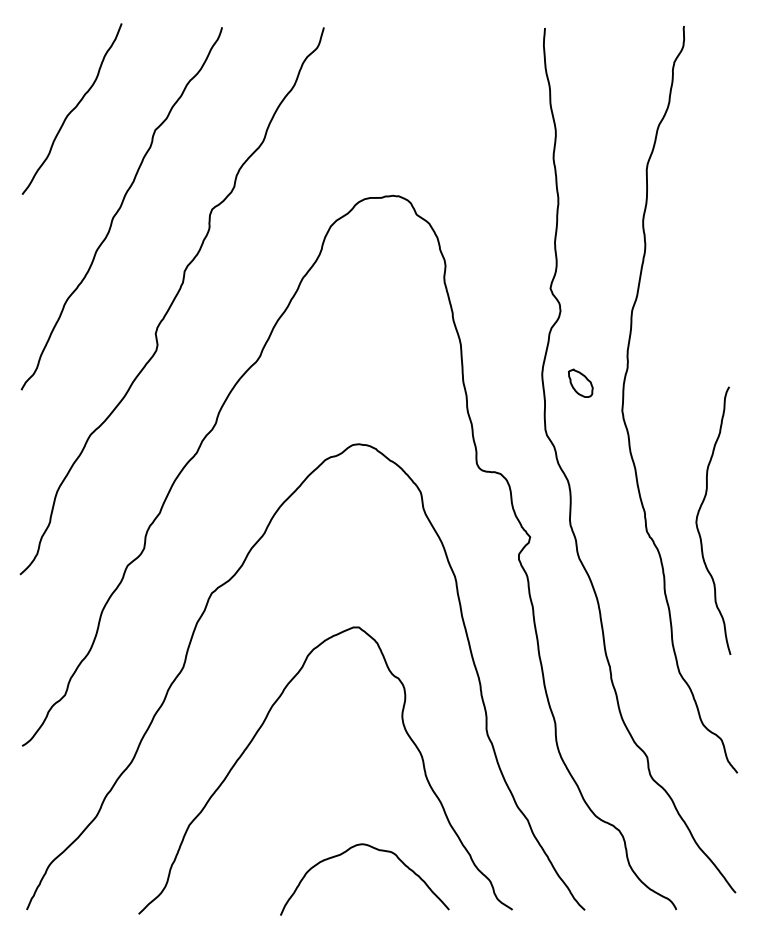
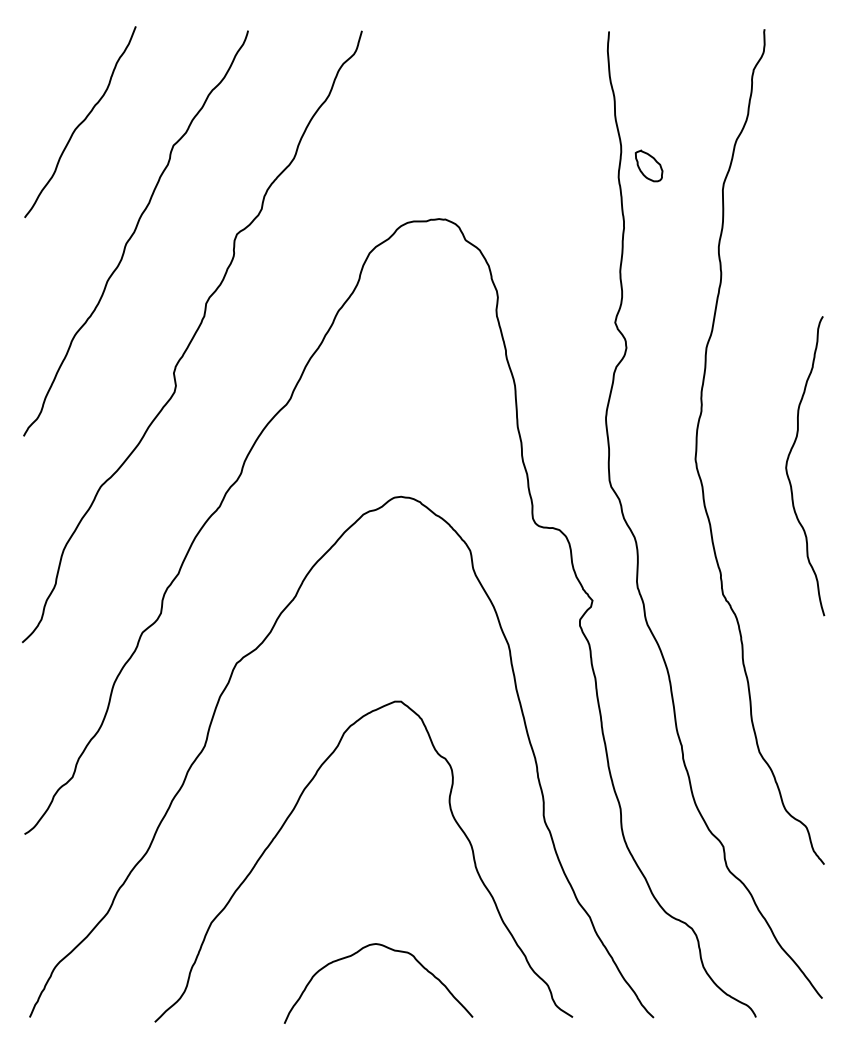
part: (580, 382) -> (648, 165), moved
curve: (698, 516) -> (788, 461), moved
curve: (374, 849) -> (389, 949), moved

